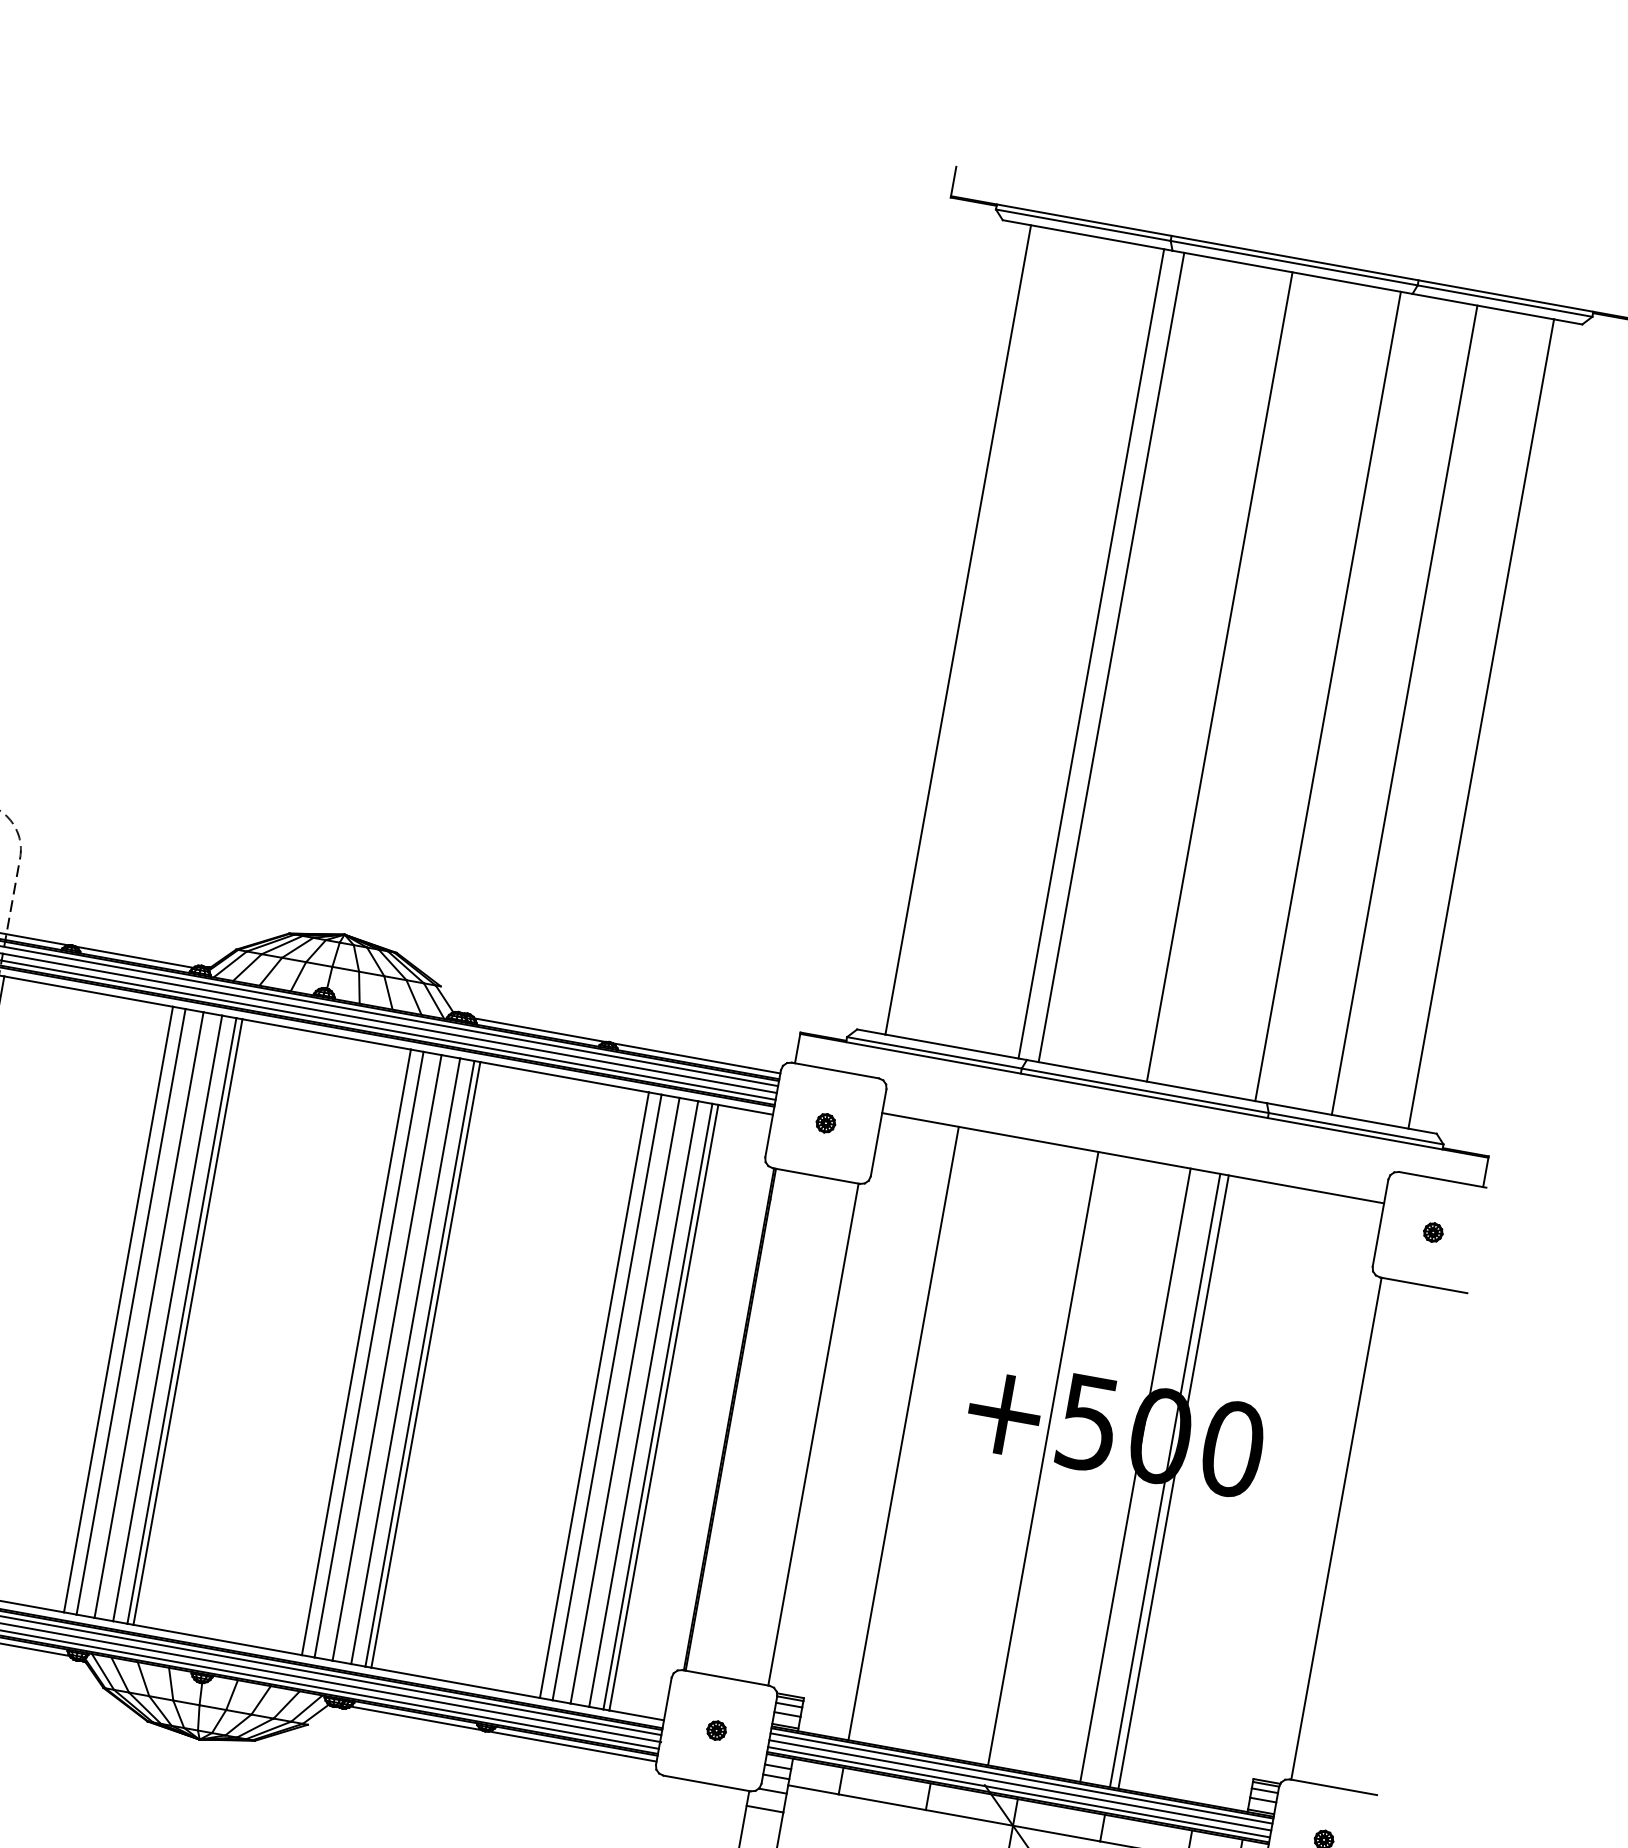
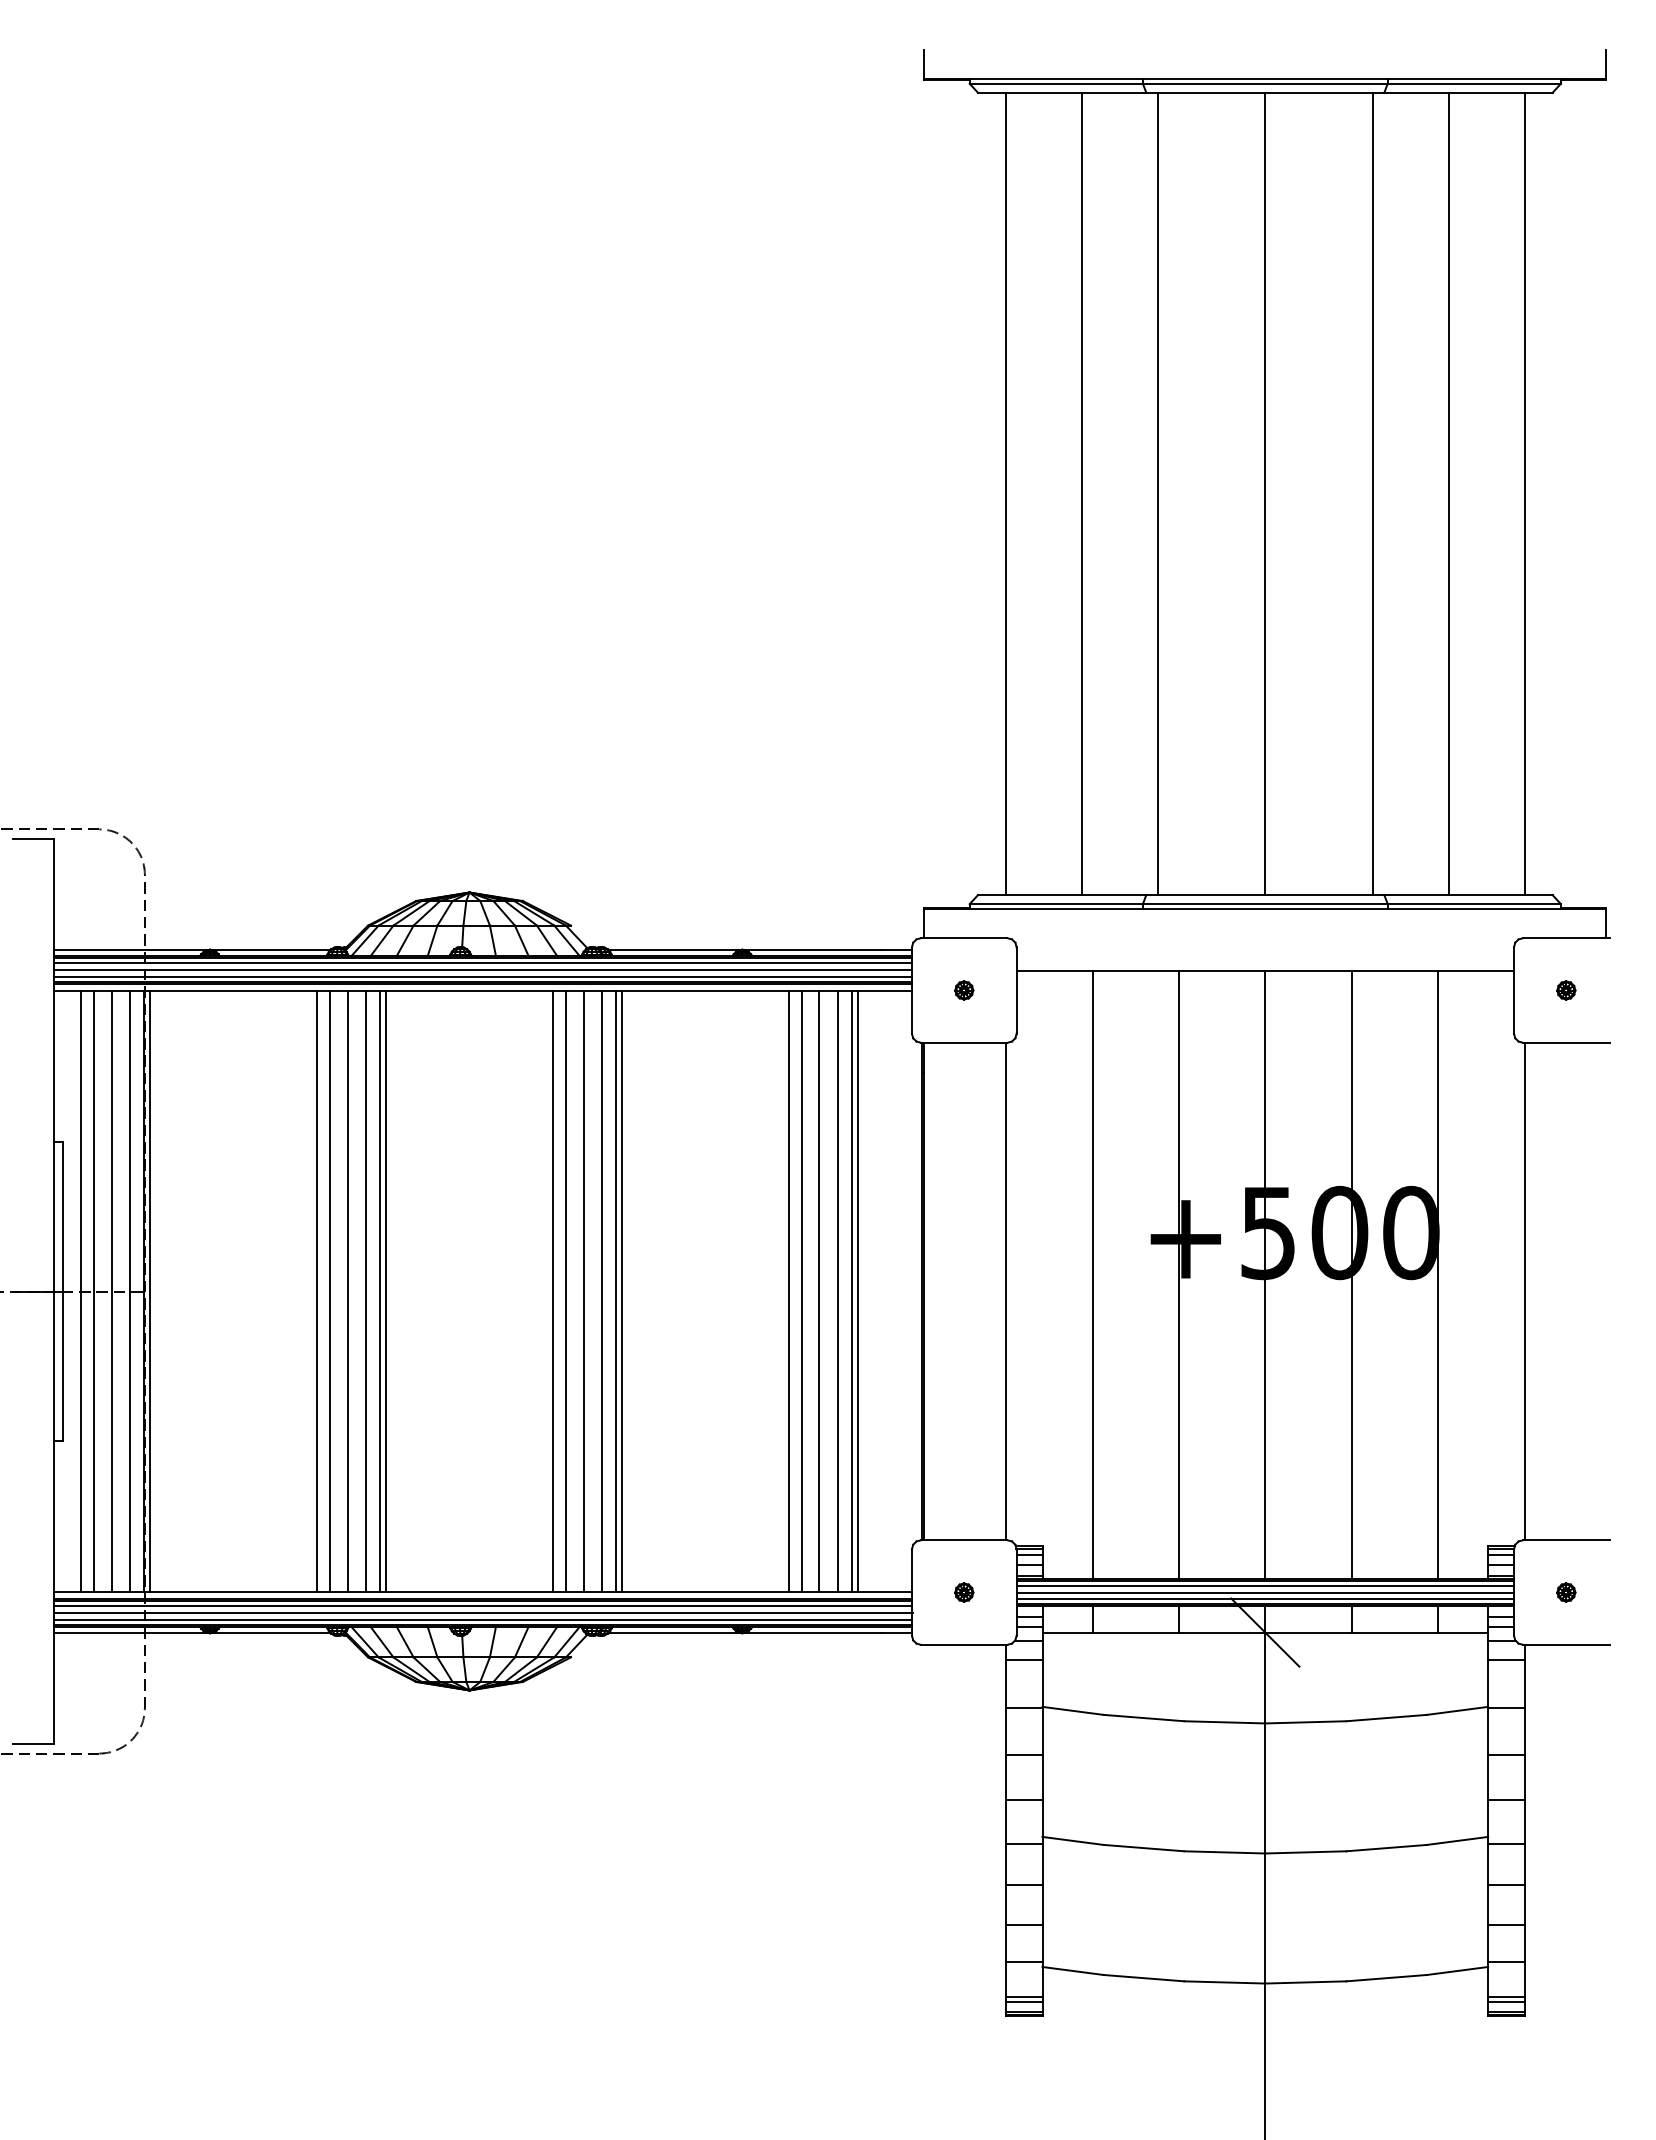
line: (1091, 653) -> (1082, 493), moved
line: (1042, 1458) -> (1178, 1274), moved
line: (1135, 1474) -> (1265, 1274), moved
line: (1174, 1481) -> (1438, 1274), moved

